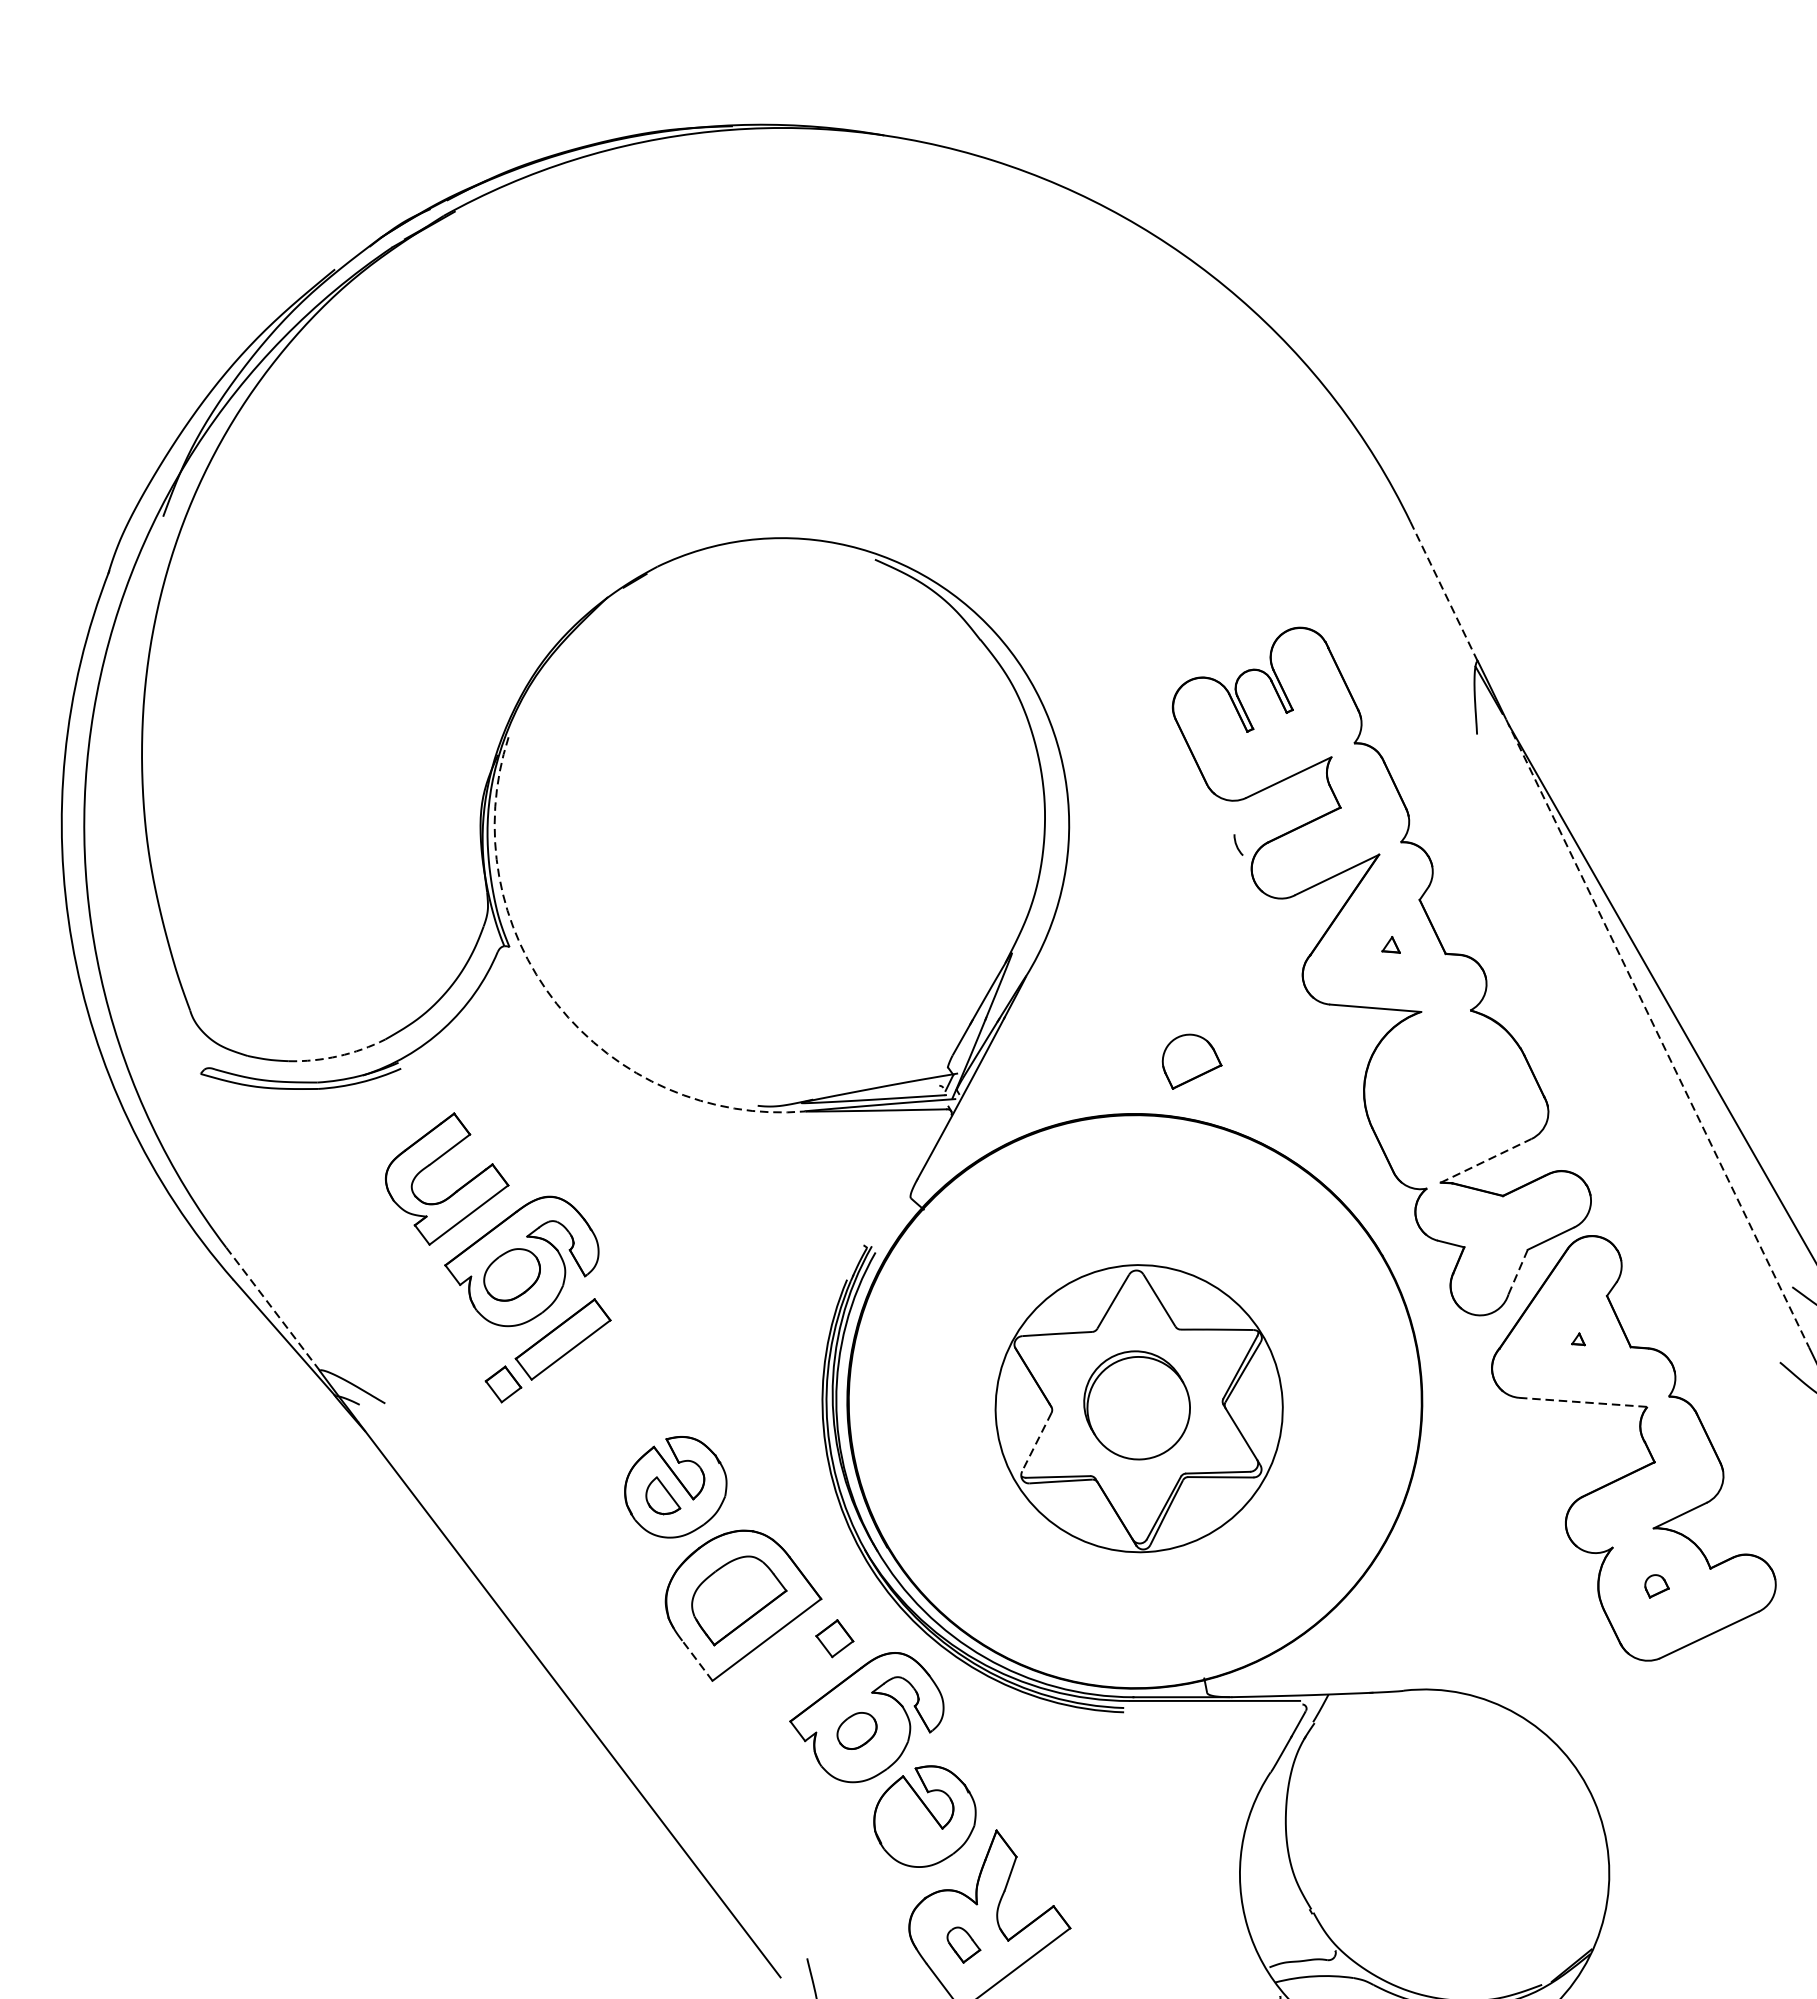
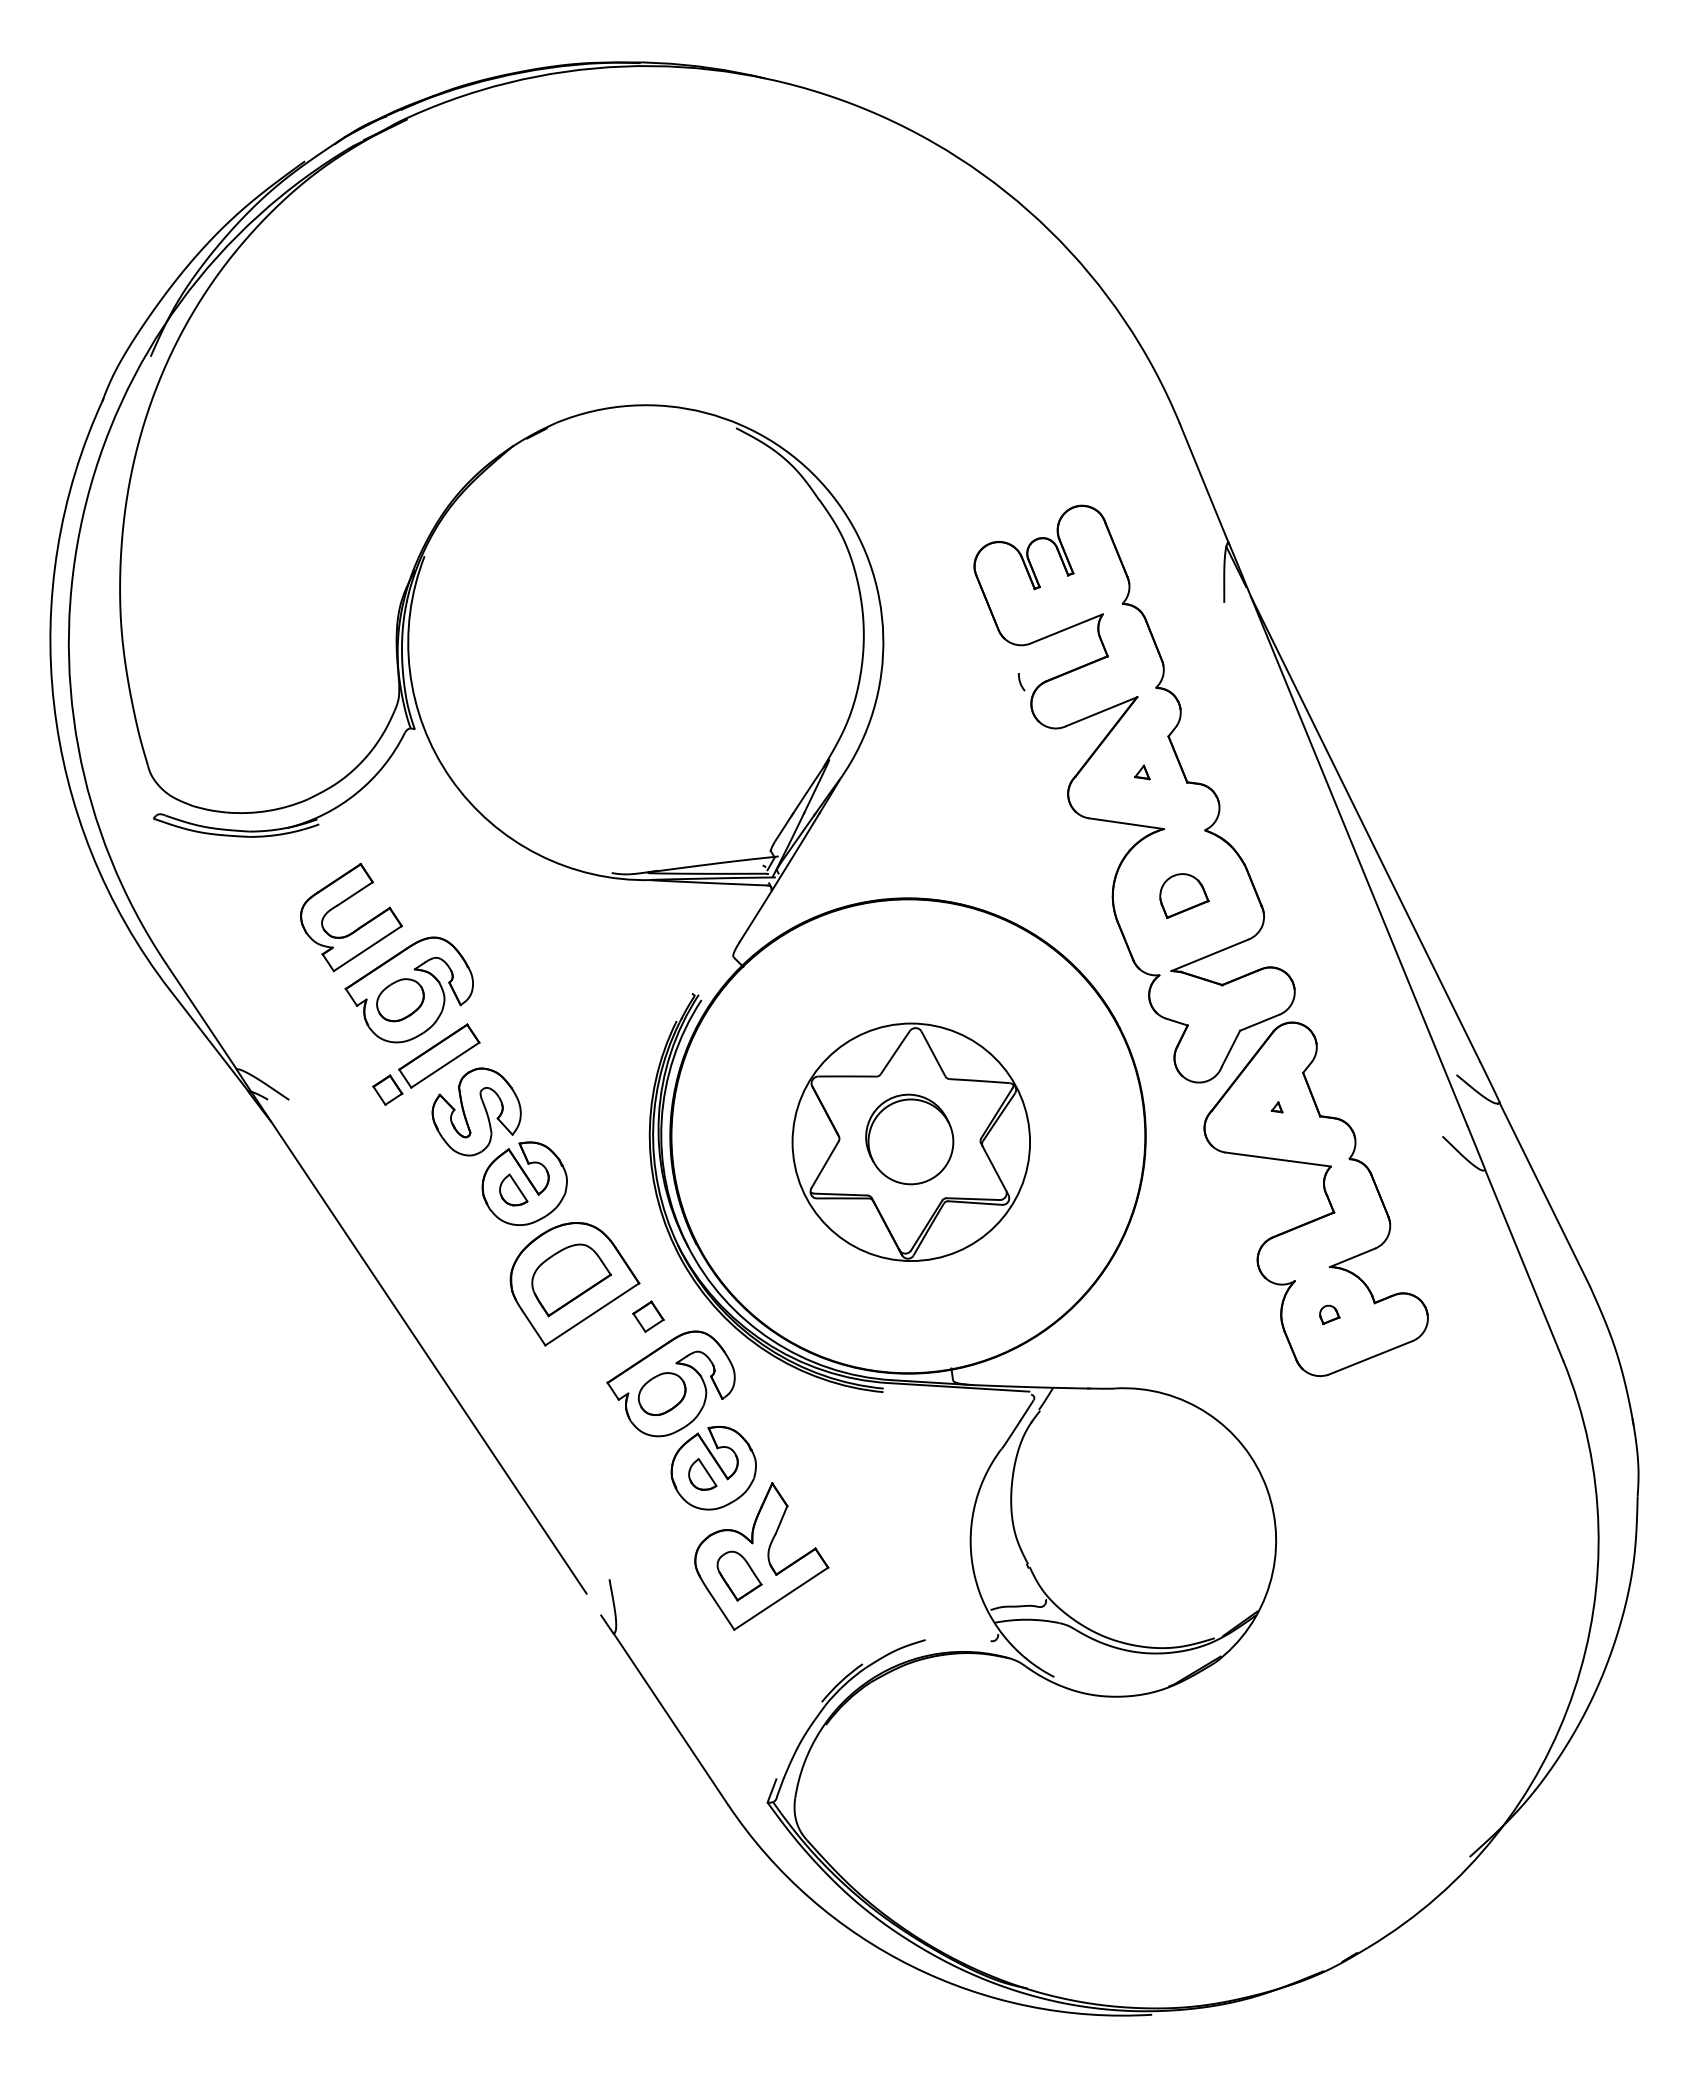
line: (1444, 593) -> (1204, 484), dashed -> solid
arc: (556, 1003) -> (450, 778), dashed -> solid
line: (1658, 1034) -> (1358, 859), dashed -> solid
arc: (338, 1055) -> (268, 810), dashed -> solid
part: (1192, 1060) -> (1184, 895), moved
line: (1486, 1161) -> (1210, 955), dashed -> solid
line: (1518, 1271) -> (1231, 1048), dashed -> solid
line: (273, 1309) -> (201, 1016), dashed -> solid
line: (1583, 1402) -> (1278, 1159), dashed -> solid
part: (612, 1403) -> (476, 1111), added
line: (1037, 1441) -> (825, 1164), dashed -> solid
line: (696, 1661) -> (533, 1328), dashed -> solid
part: (856, 1730) -> (661, 1393), size x1.43
part: (911, 1825) -> (702, 1474), added
part: (963, 1944) -> (739, 1575), size x1.67

